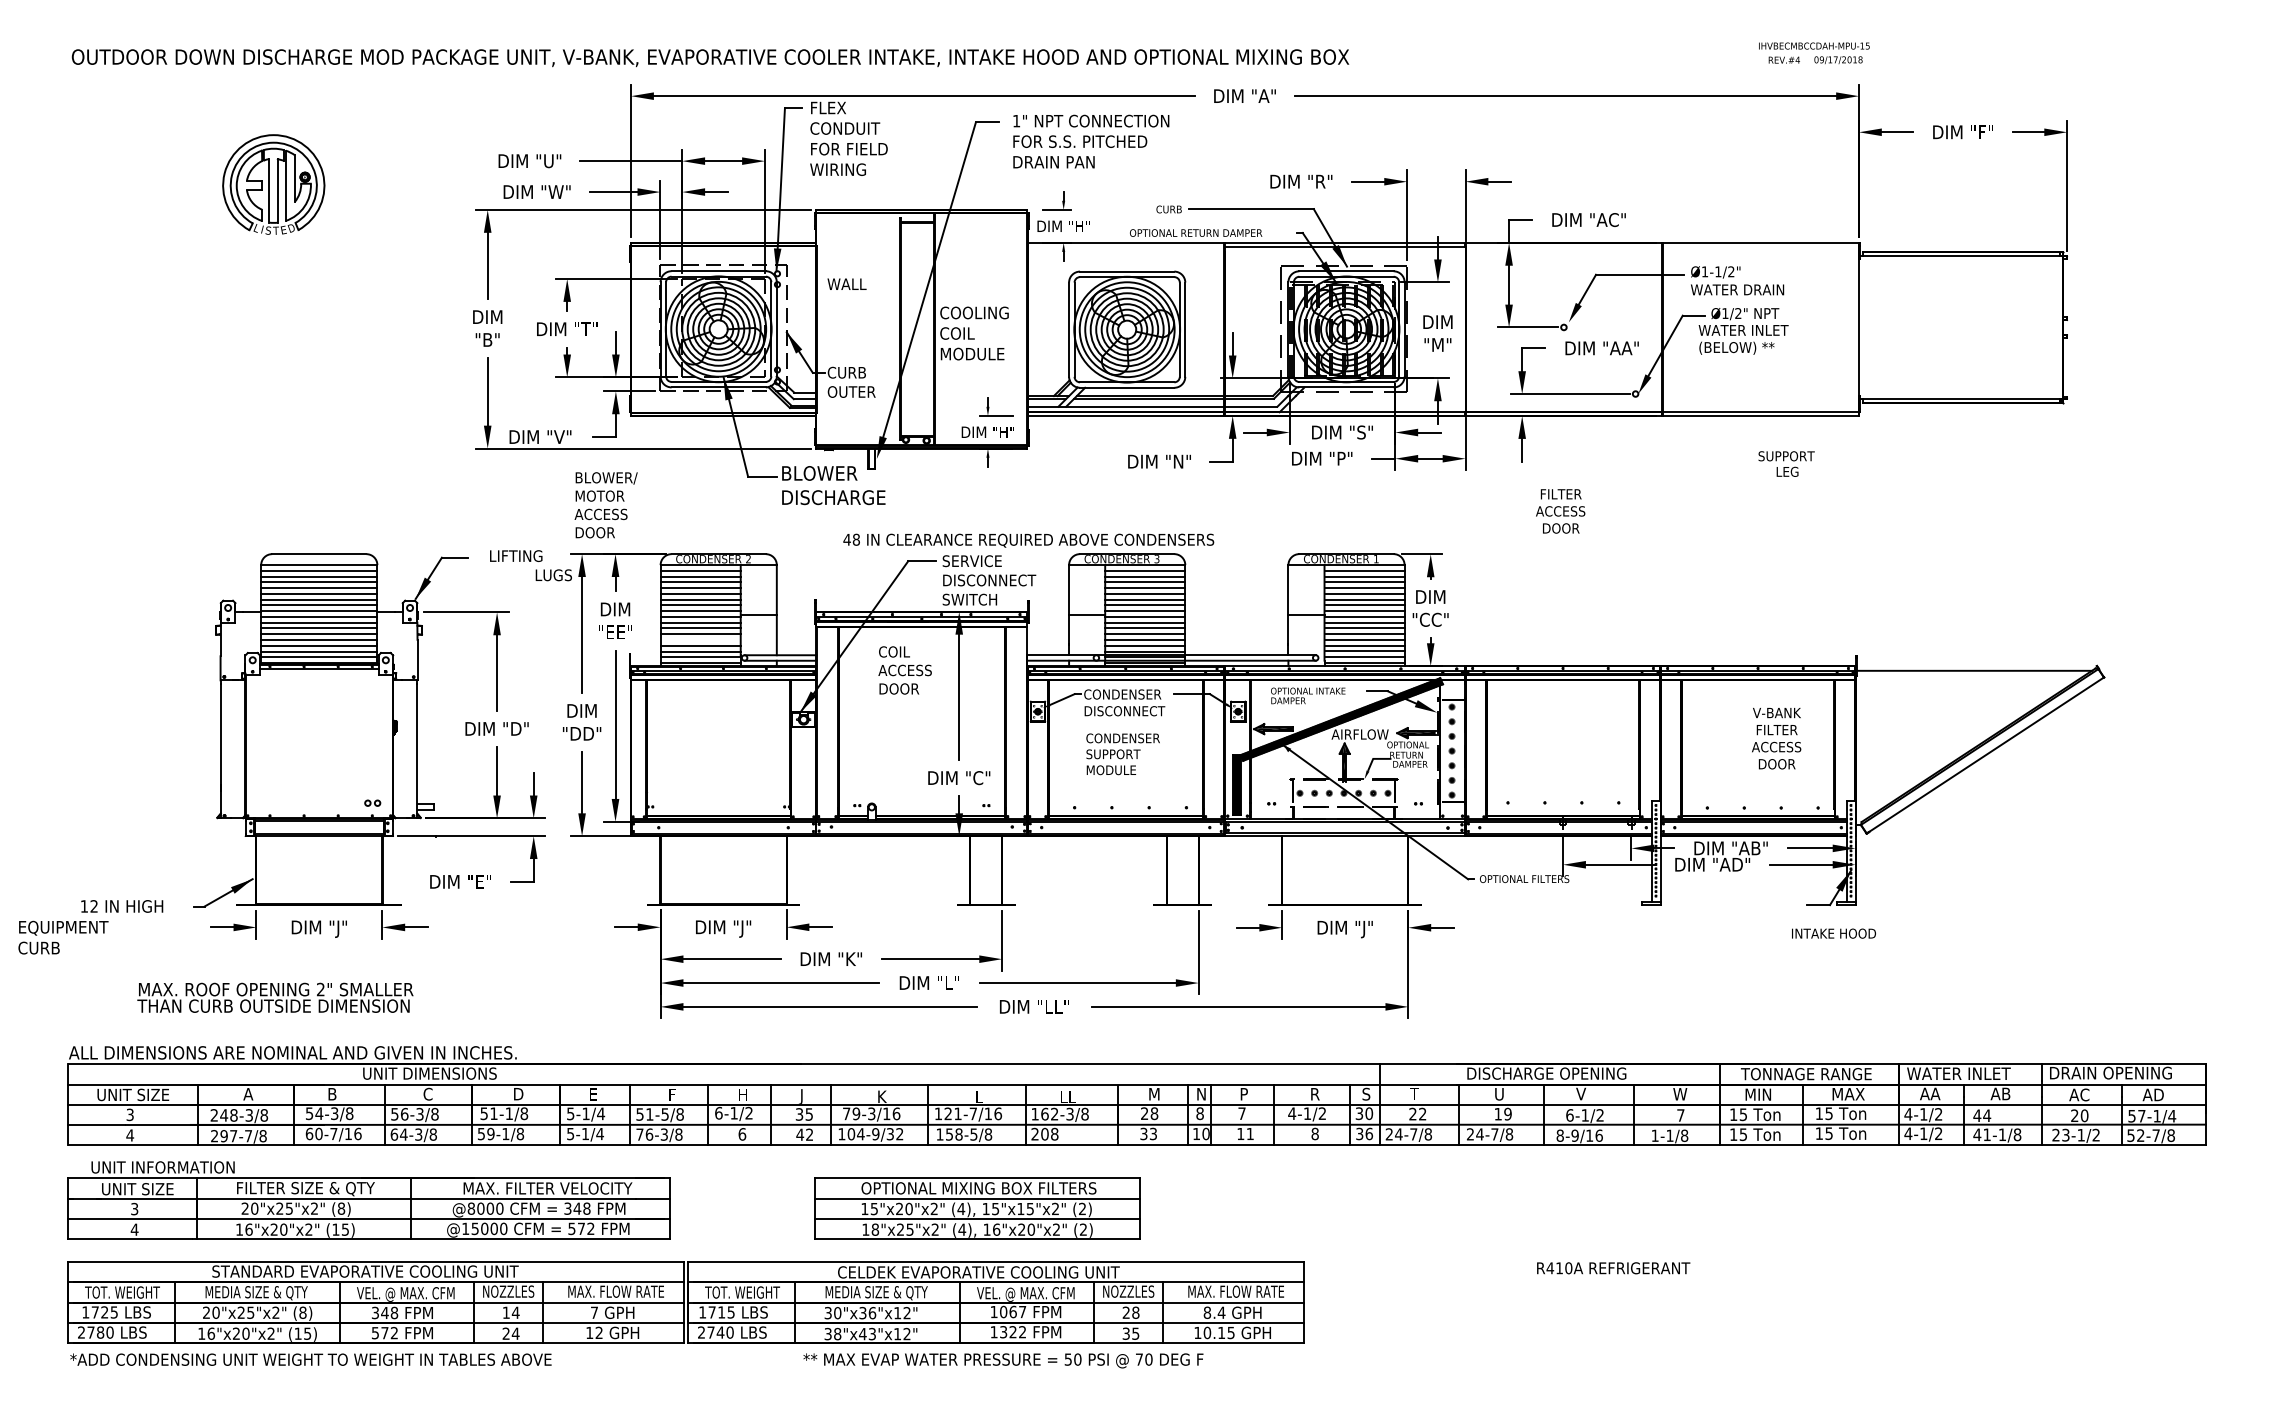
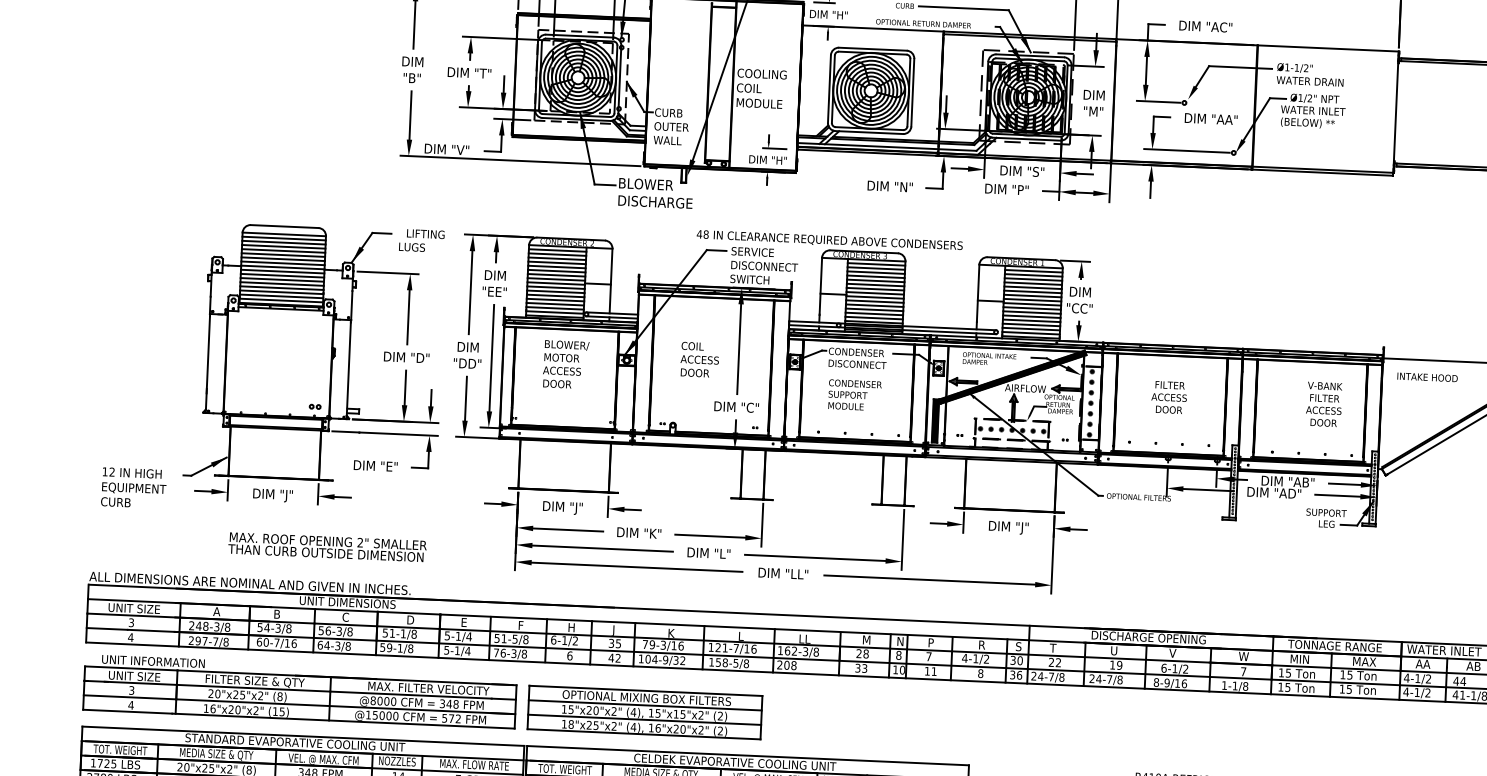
text: (846, 283) -> (667, 140), moved
text: (1786, 463) -> (1326, 518), moved
text: (605, 505) -> (565, 364), moved
text: (1560, 511) -> (1169, 397), moved
text: (1028, 540) -> (829, 240), moved
text: (553, 575) -> (411, 247), moved
line: (700, 640) -> (555, 300), added
text: (904, 670) -> (699, 359), moved
text: (1833, 933) -> (1427, 377), moved
text: (63, 937) -> (133, 495), moved
text: (275, 997) -> (327, 547), moved
part: (977, 1208) -> (645, 712), moved

